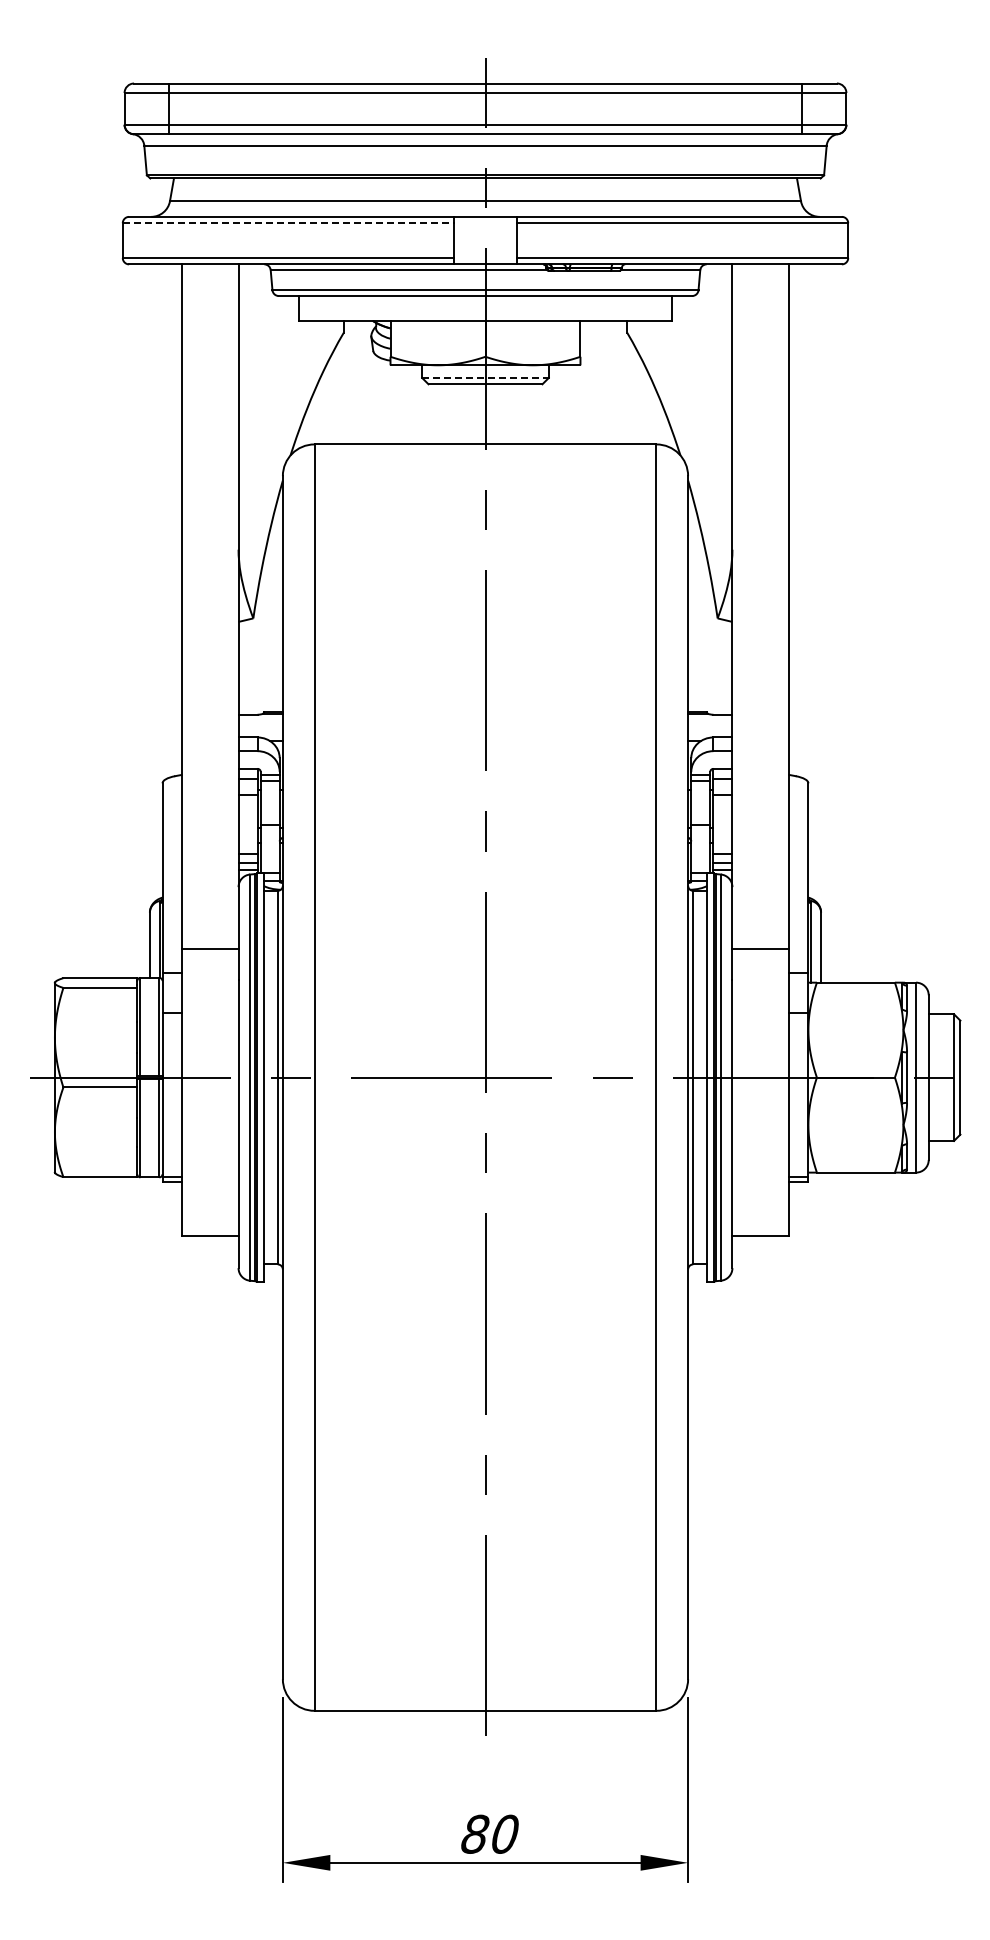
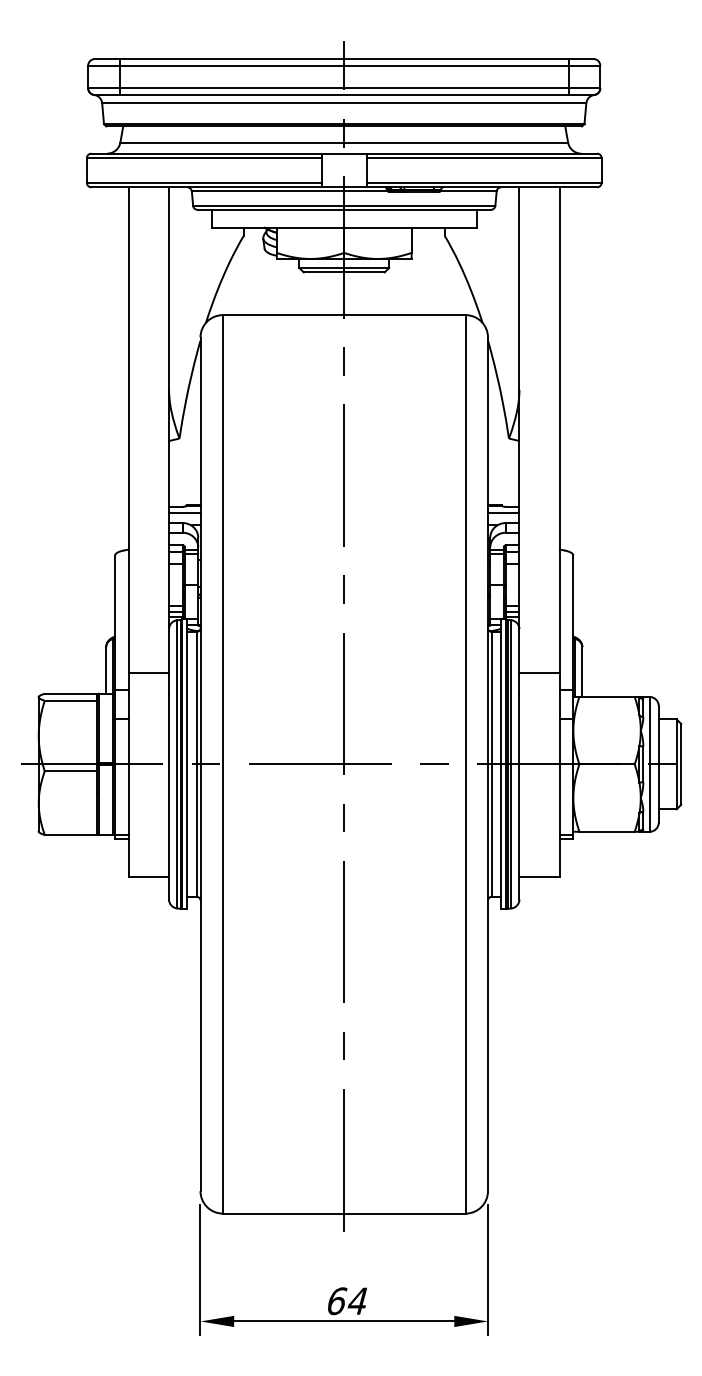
line: (288, 223) -> (204, 158), dashed -> solid
line: (485, 377) -> (344, 267), dashed -> solid
line: (260, 723) -> (184, 513), added
line: (710, 723) -> (503, 513), added
text: (489, 1833) -> (347, 1300), 80 -> 64

